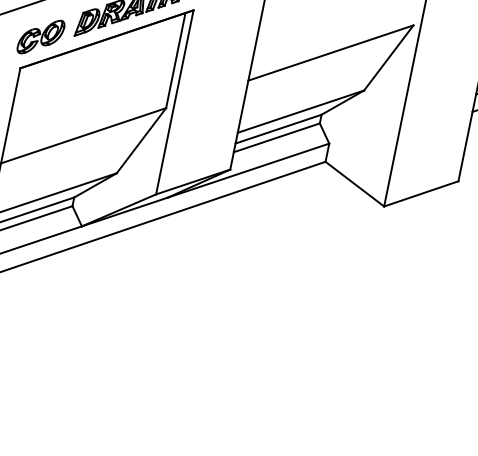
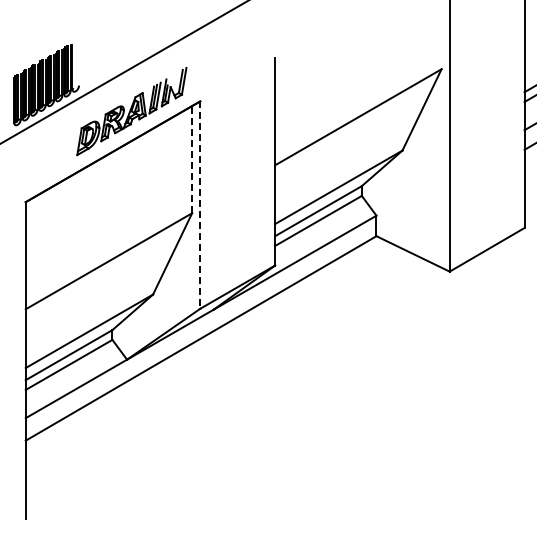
part: (41, 36) -> (41, 163), removed
line: (176, 60) -> (192, 159), solid -> dashed
line: (174, 102) -> (200, 205), solid -> dashed

